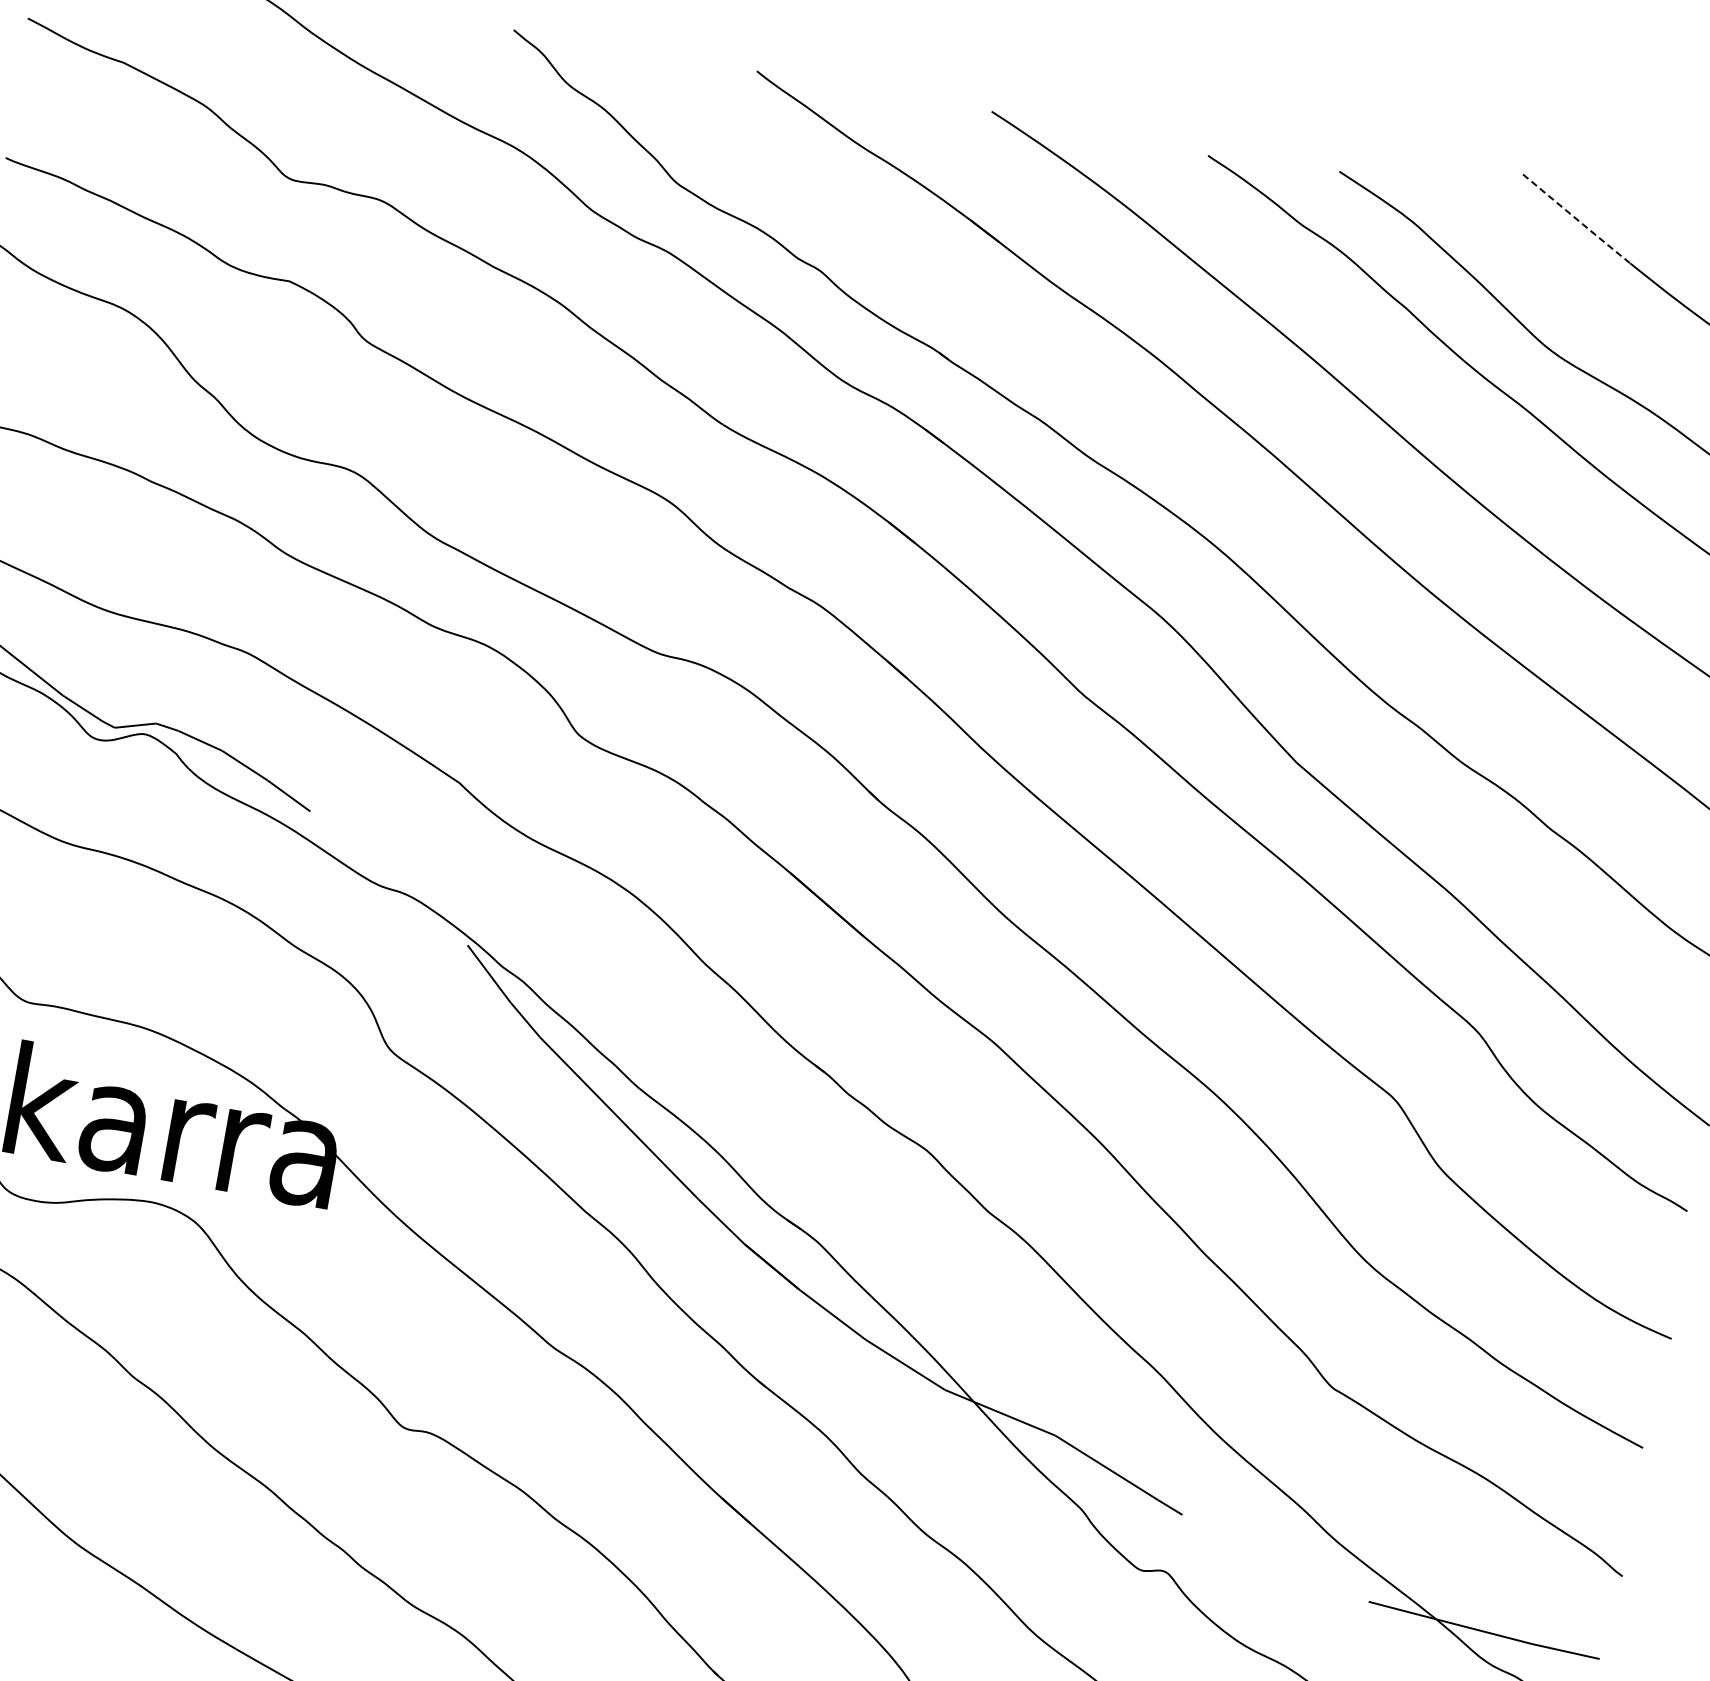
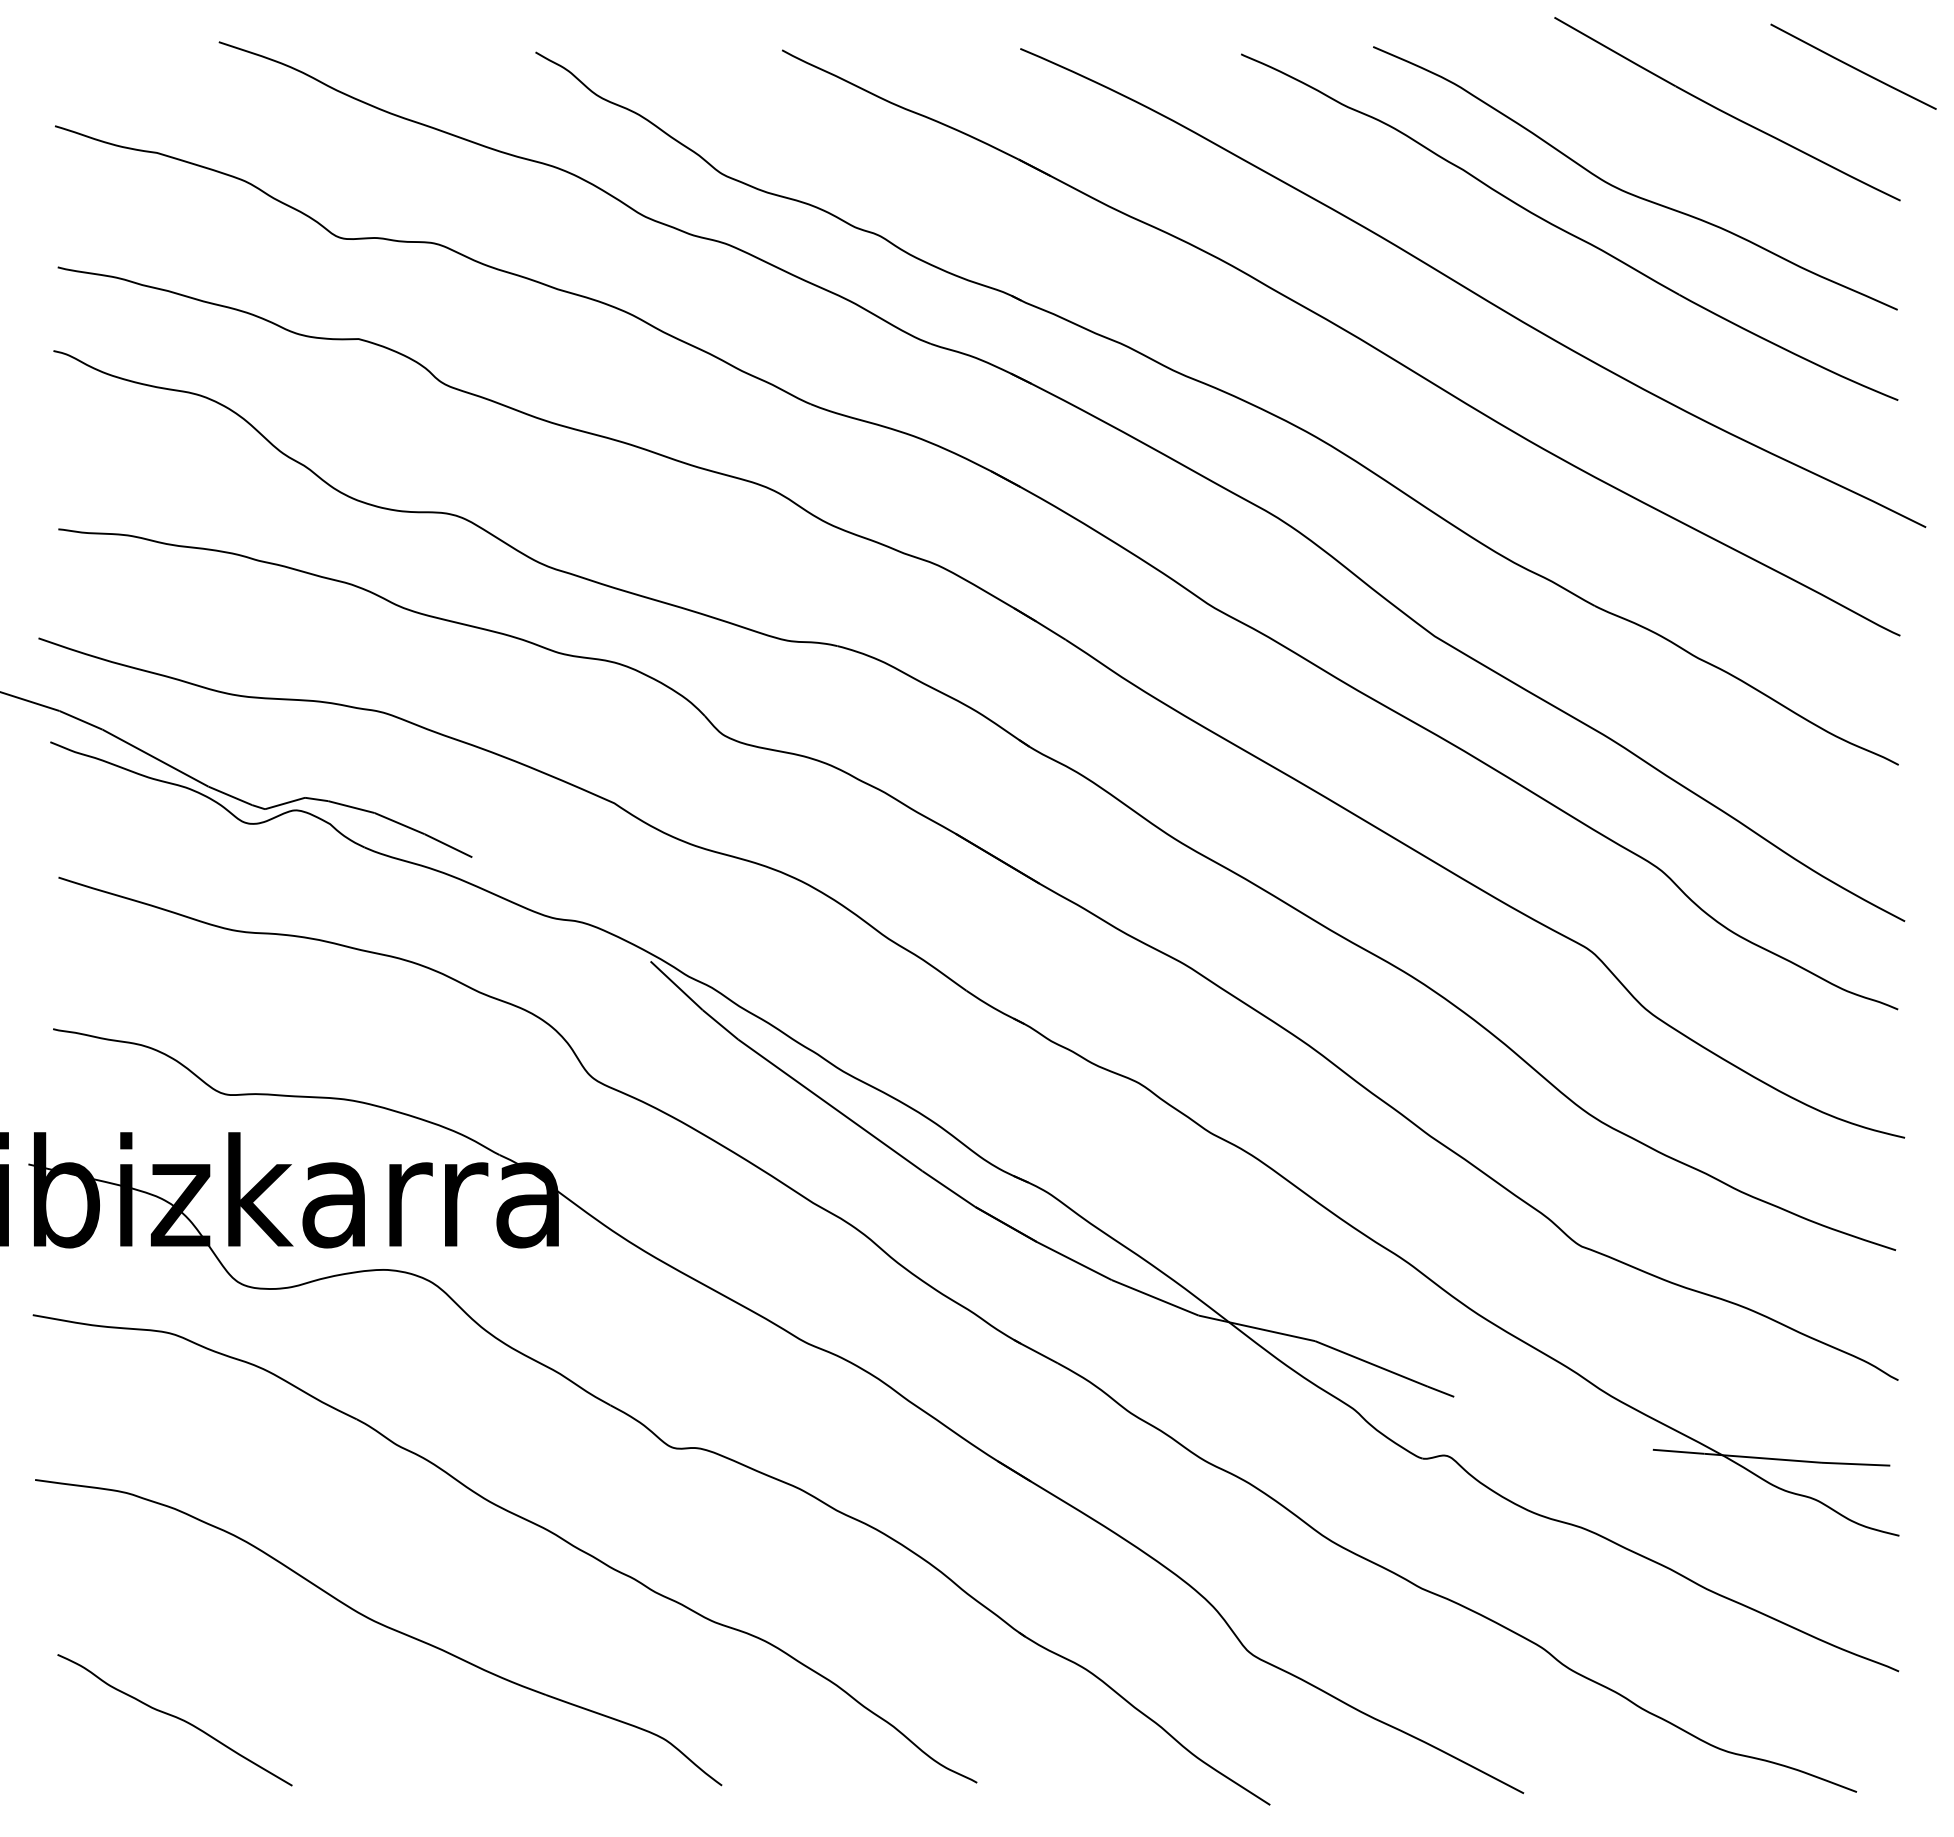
line: (1576, 219) -> (1615, 52), dashed -> solid

